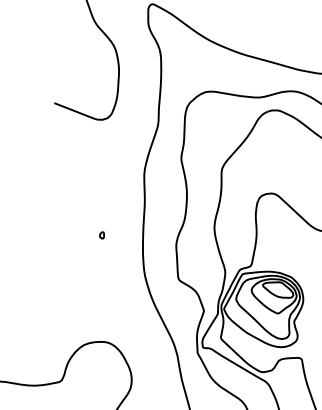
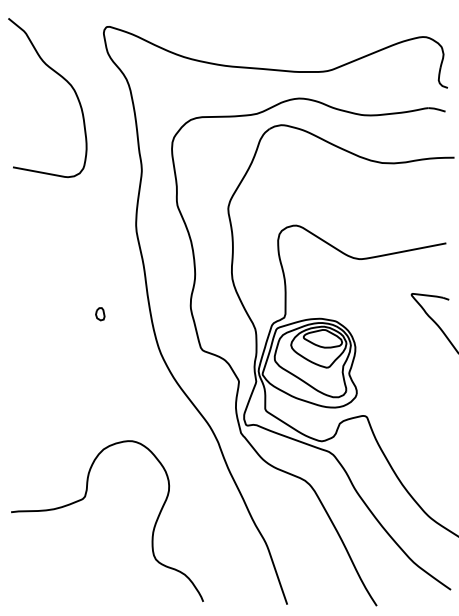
part: (101, 235) -> (99, 314), size x1.6

